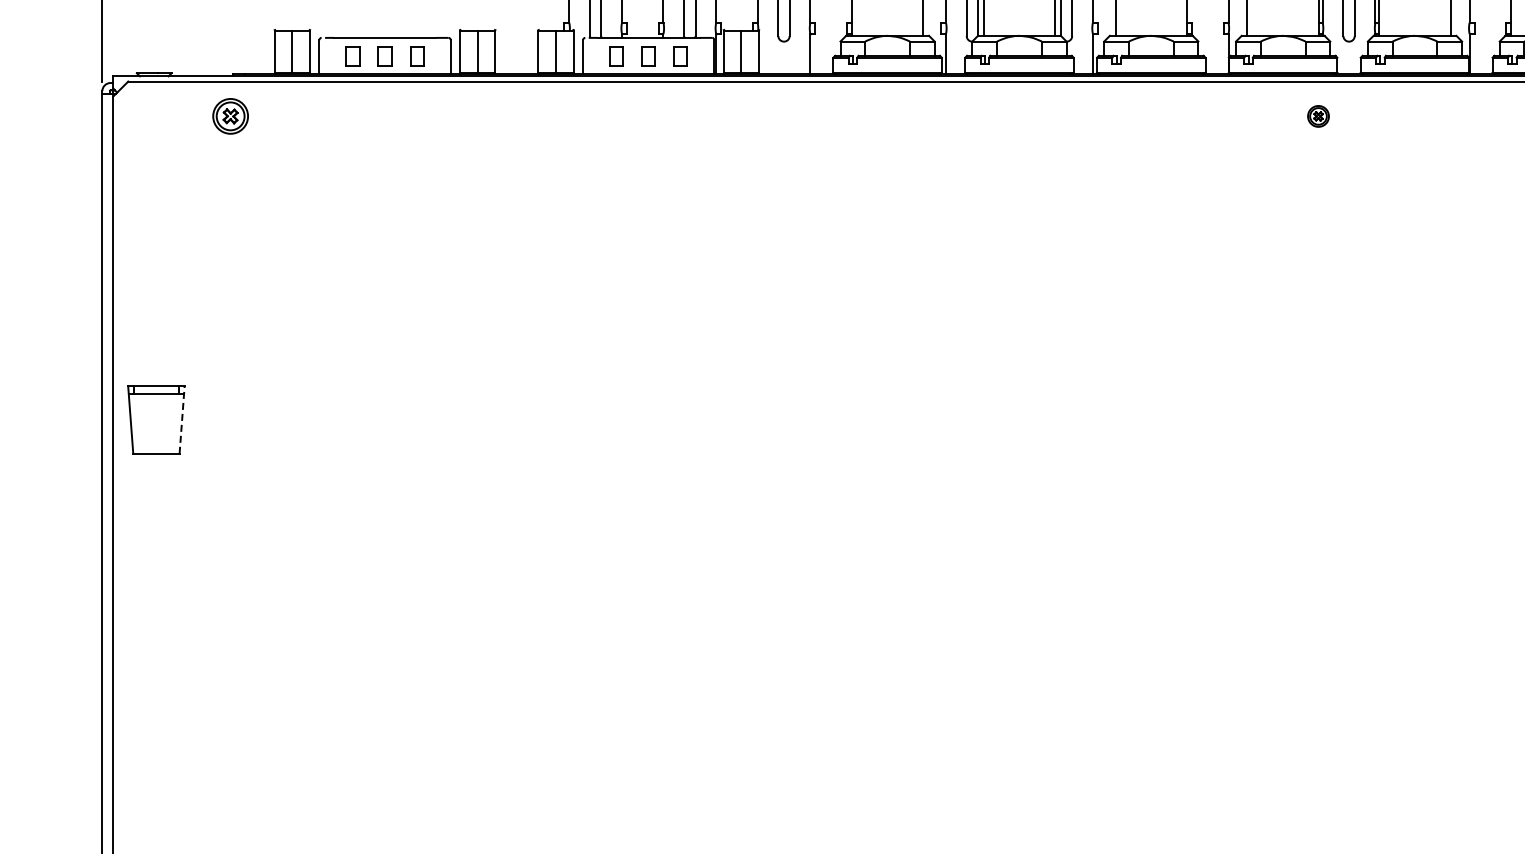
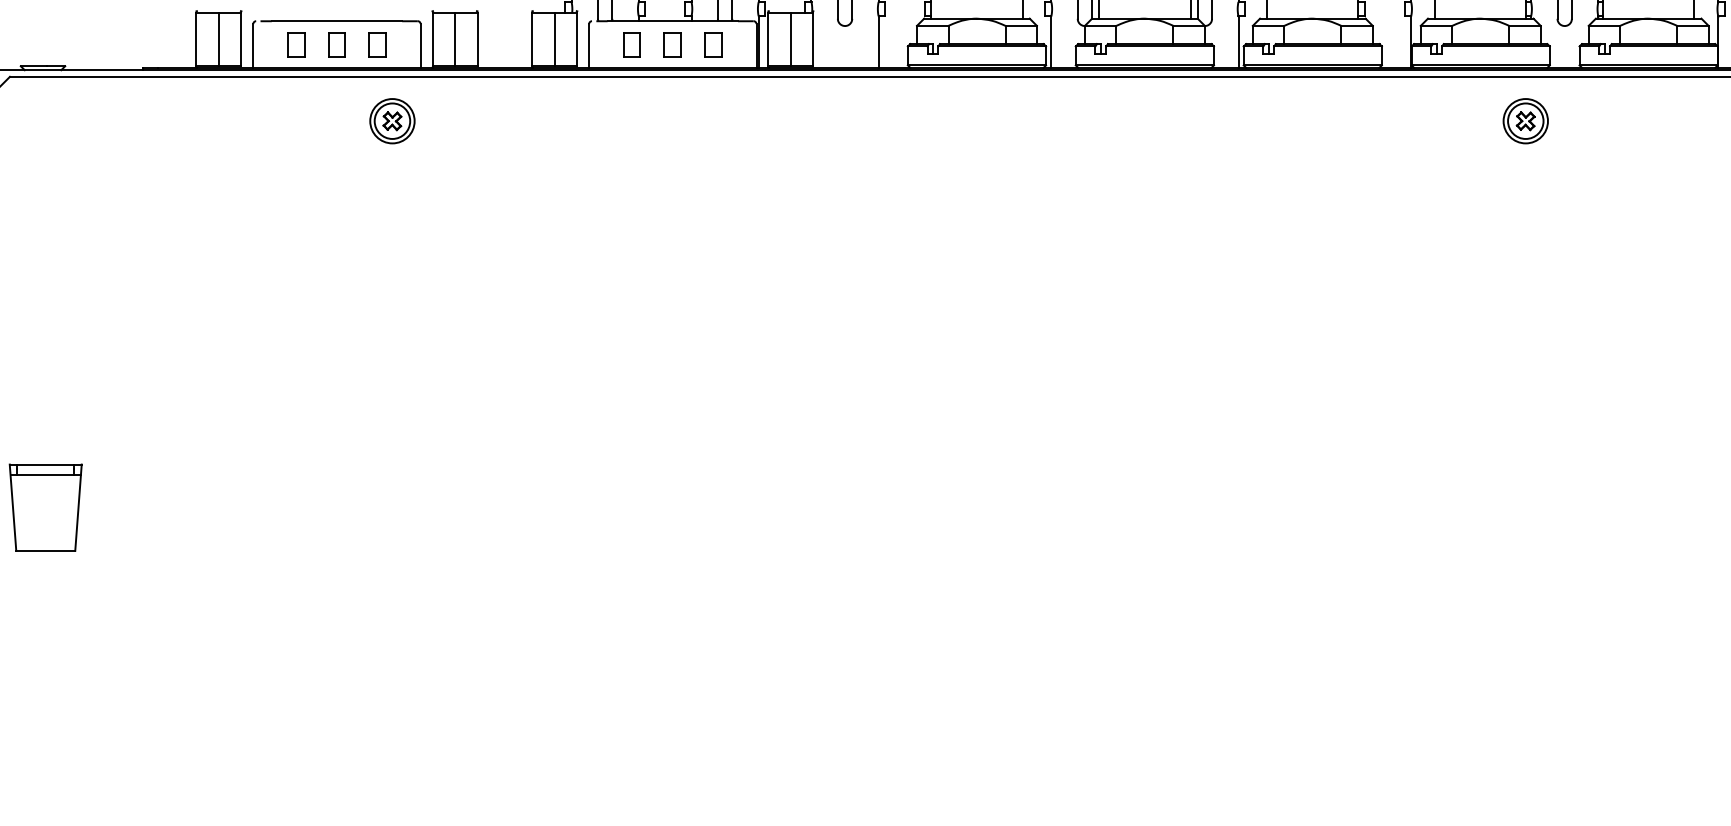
part: (230, 116) -> (392, 121), moved
part: (1318, 116) -> (1525, 121), size x1.67
line: (182, 419) -> (78, 507), dashed -> solid

